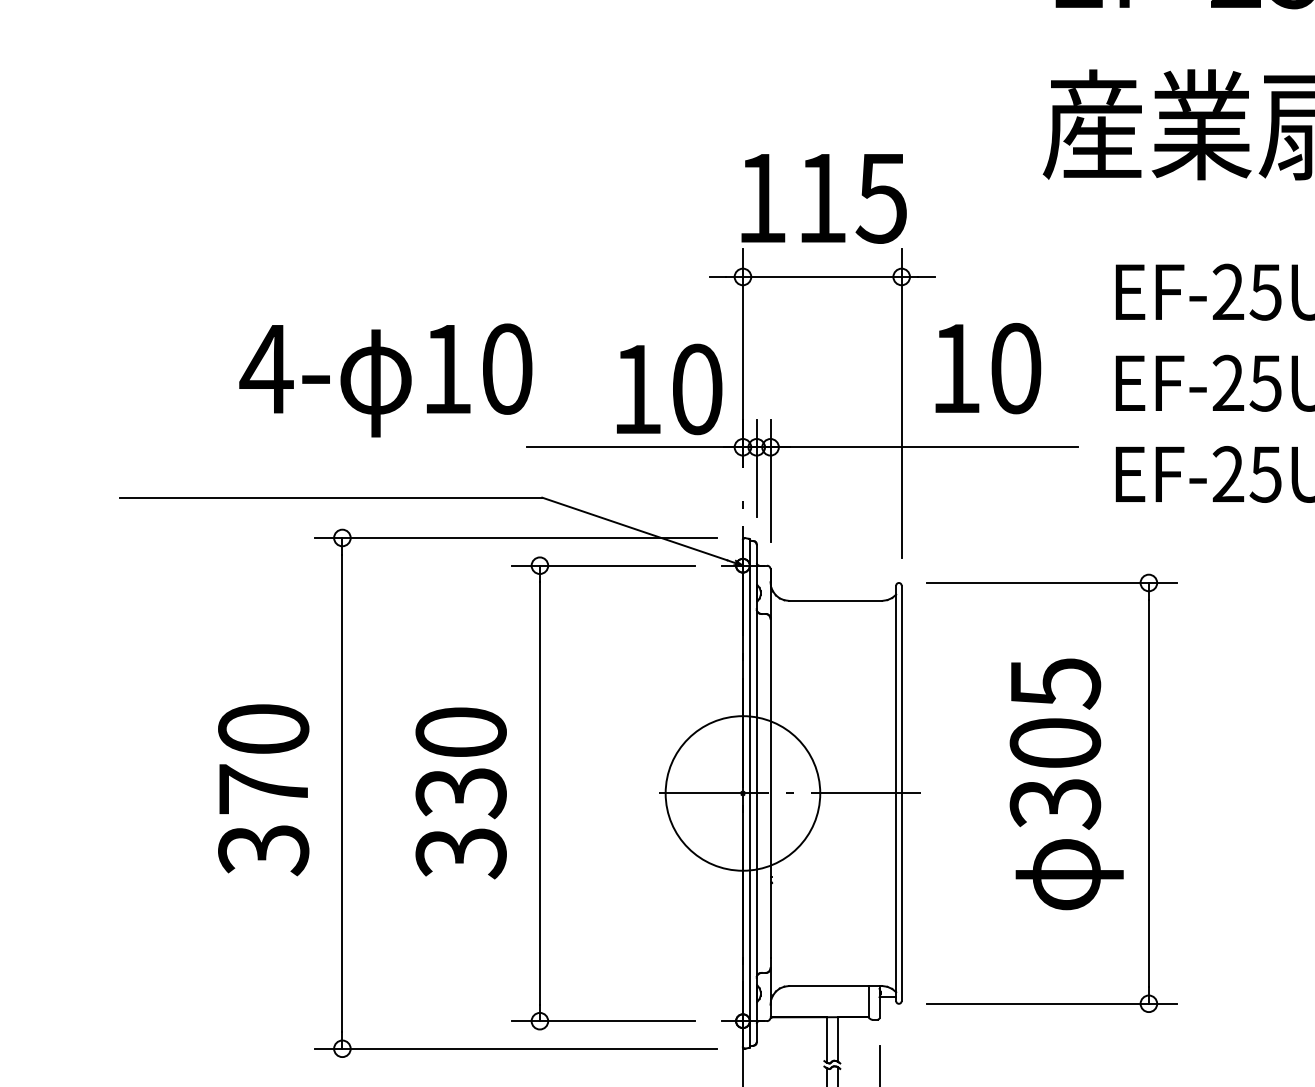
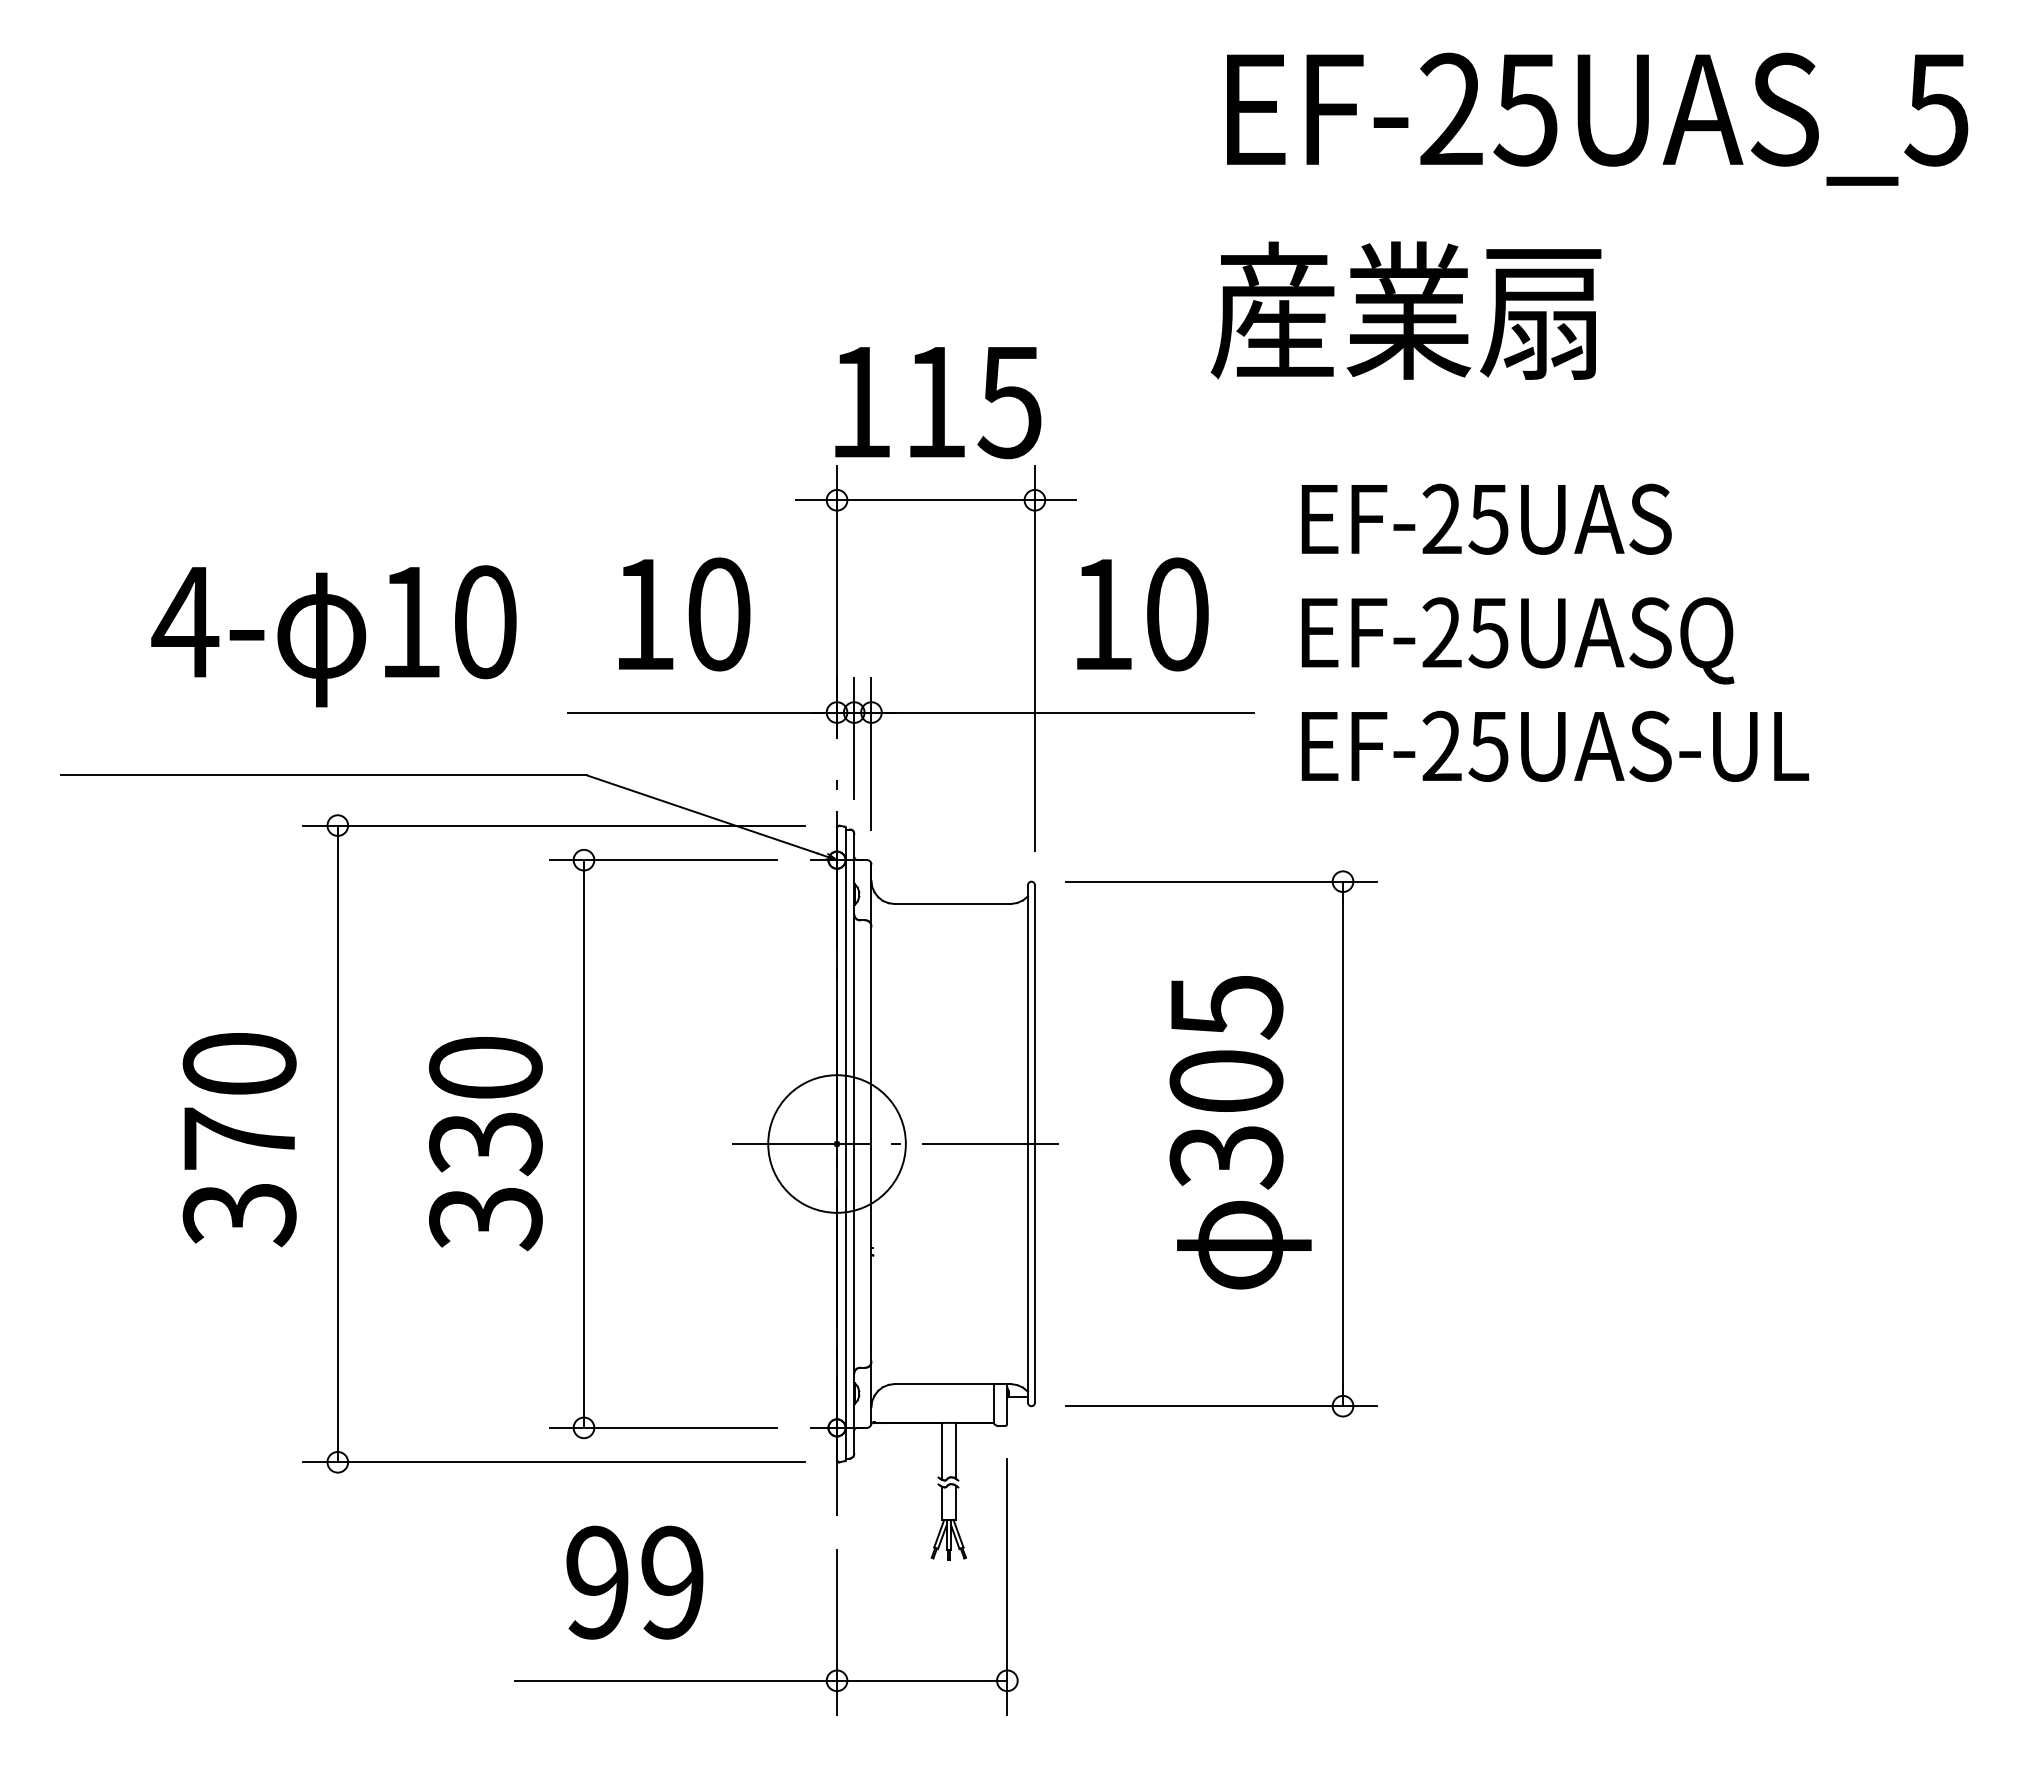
text: (385, 380) -> (333, 636), moved
text: (669, 389) -> (684, 614), moved
circle: (742, 793) -> (836, 1143), size x0.71

